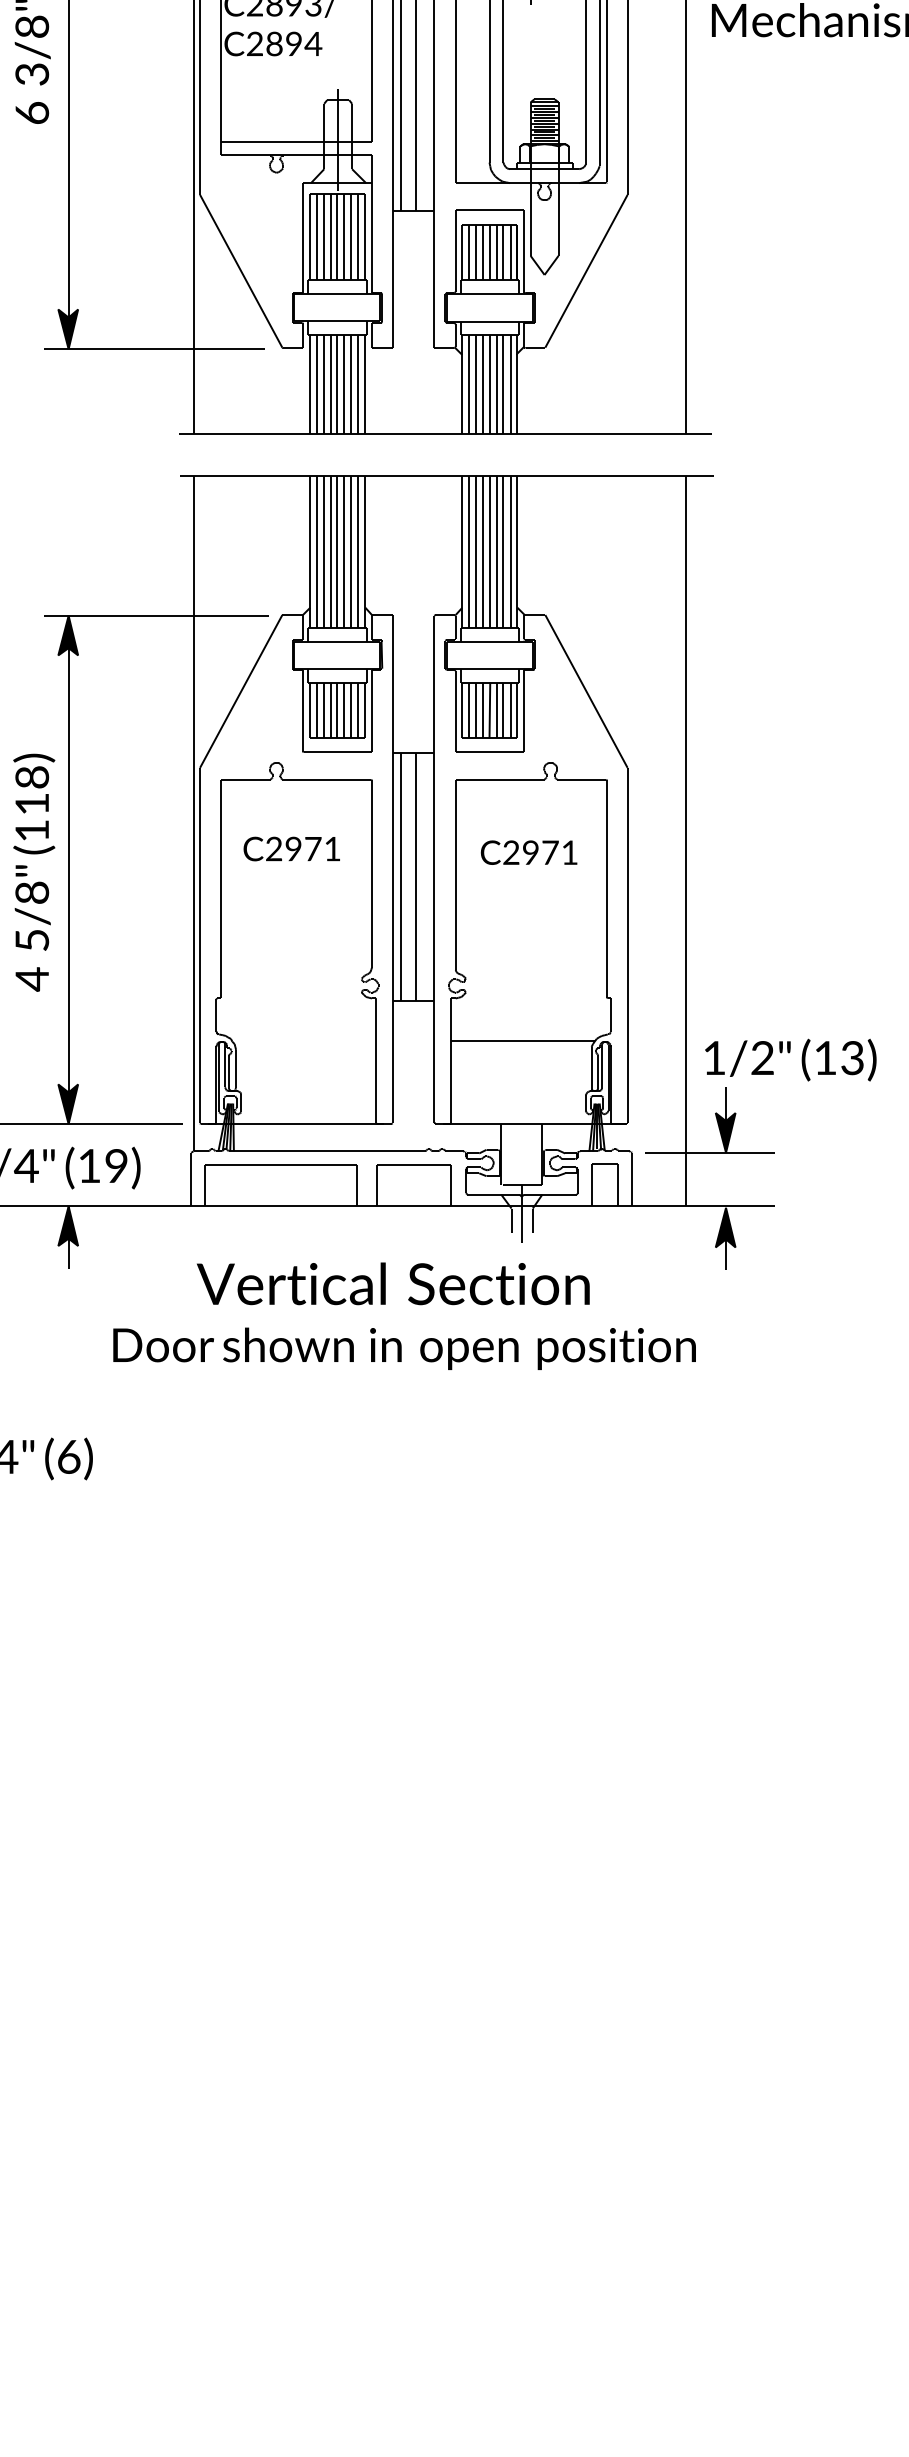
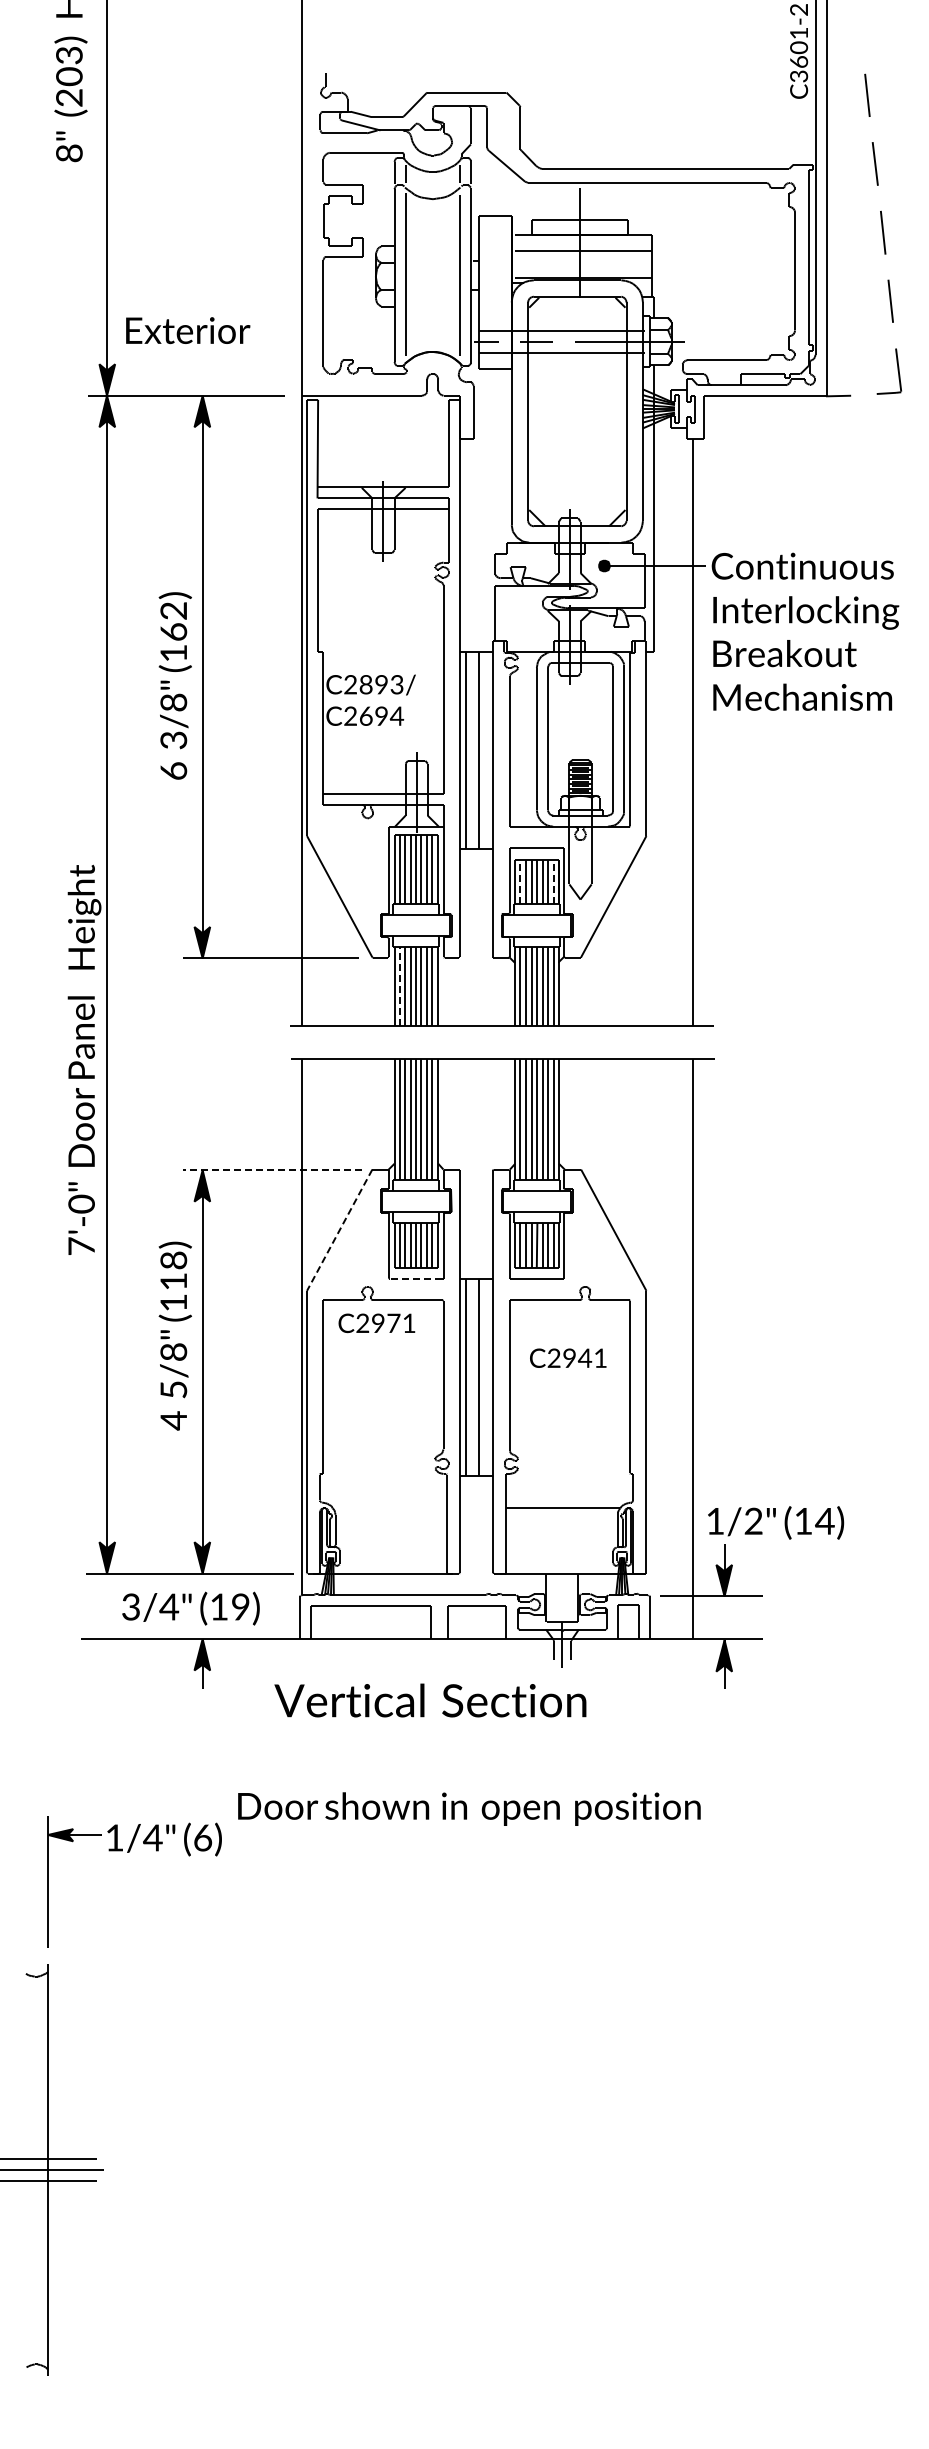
text: (273, 43) -> (365, 715), C2894 -> C2694
line: (468, 252) -> (520, 881), solid -> dashed
line: (510, 252) -> (553, 881), solid -> dashed
line: (316, 384) -> (399, 986), solid -> dashed
line: (156, 616) -> (272, 1170), solid -> dashed
line: (240, 691) -> (339, 1230), solid -> dashed
line: (336, 752) -> (415, 1278), solid -> dashed
text: (291, 849) -> (376, 1323), moved
text: (549, 851) -> (584, 1357), C2971 -> C2941
text: (33, 871) -> (174, 1335), moved
text: (851, 1057) -> (824, 1520), (13) -> (14)
text: (393, 1283) -> (430, 1700), moved
text: (404, 1348) -> (469, 1808), moved

